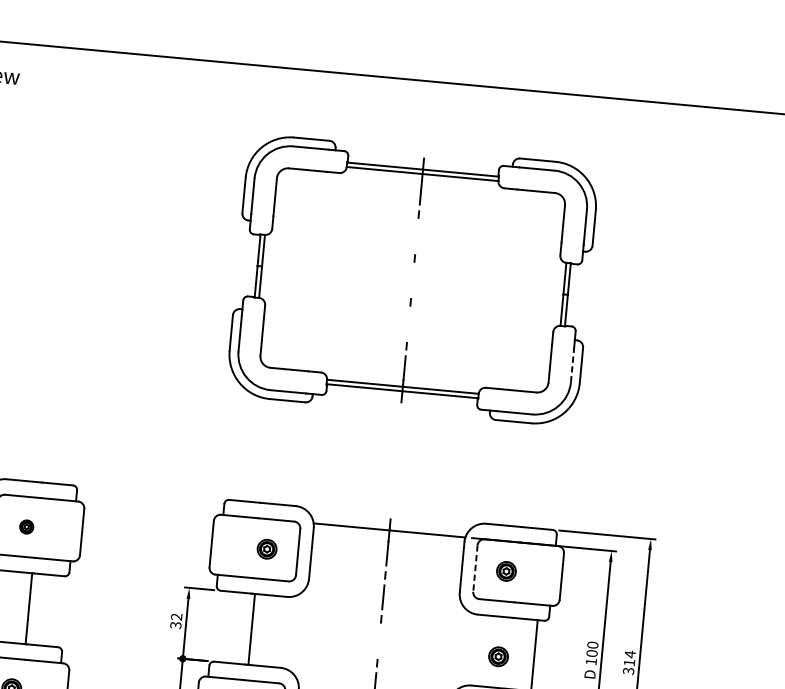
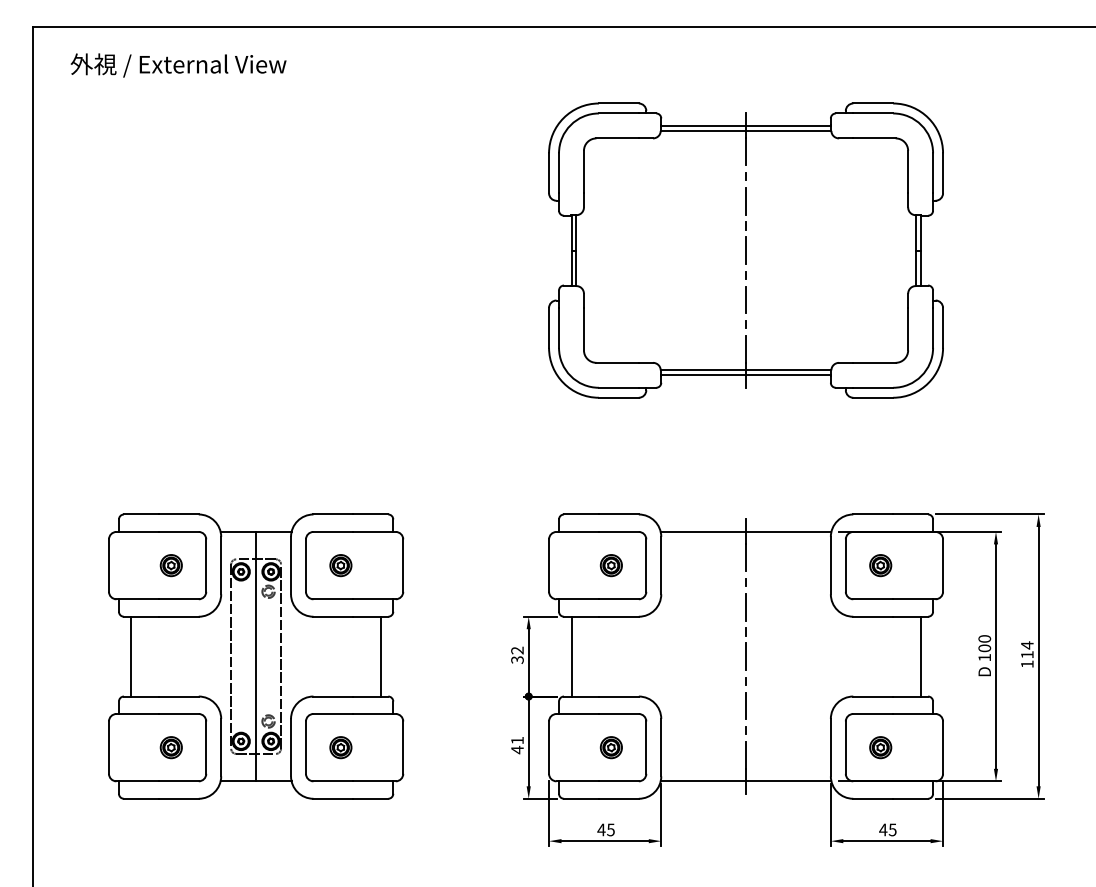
line: (417, 235) -> (746, 200), added
line: (413, 280) -> (746, 250), added
line: (409, 323) -> (746, 299), added
line: (572, 364) -> (933, 327), dashed -> solid
part: (26, 526) -> (340, 565), size x1.43
line: (475, 569) -> (845, 566), dashed -> solid
line: (28, 608) -> (380, 656), moved
line: (251, 629) -> (571, 656), moved
line: (379, 641) -> (746, 656), added
part: (498, 656) -> (880, 661), removed
text: (628, 671) -> (1027, 664), 314 -> 114

